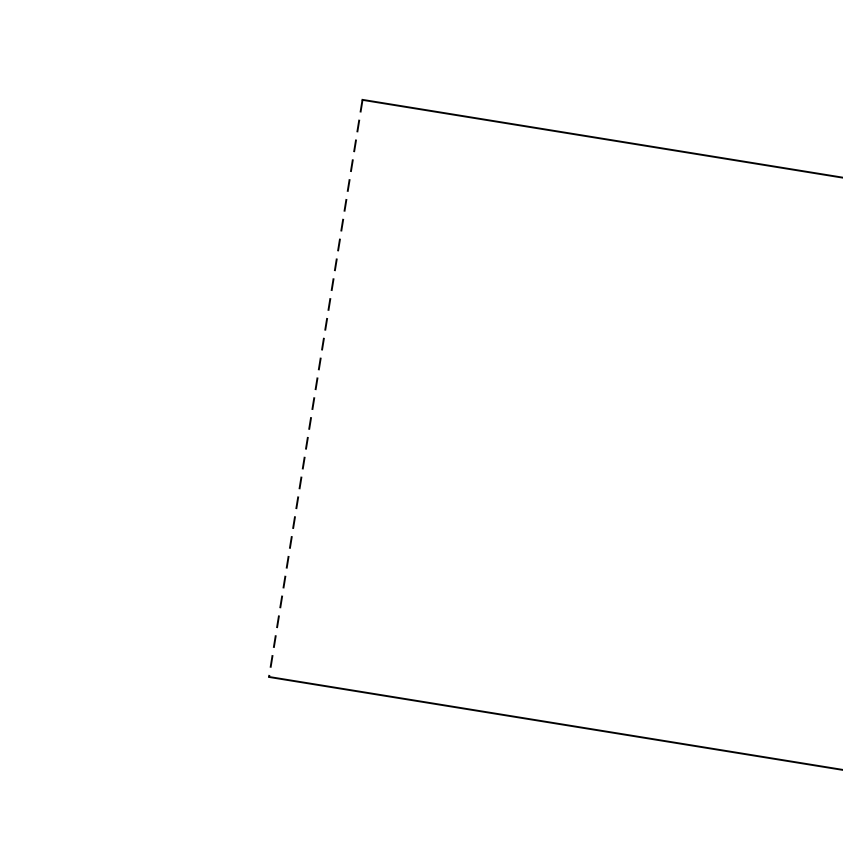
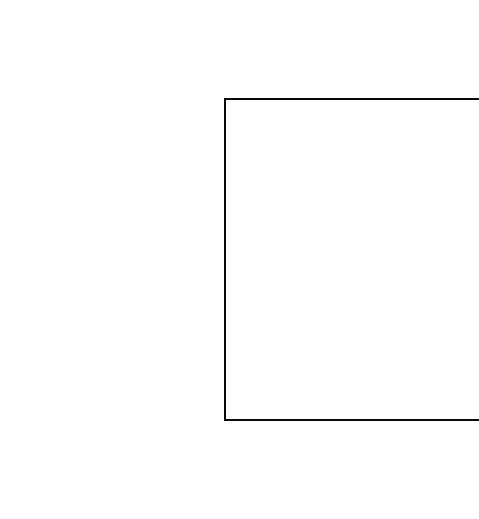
line: (315, 388) -> (224, 259), dashed -> solid

